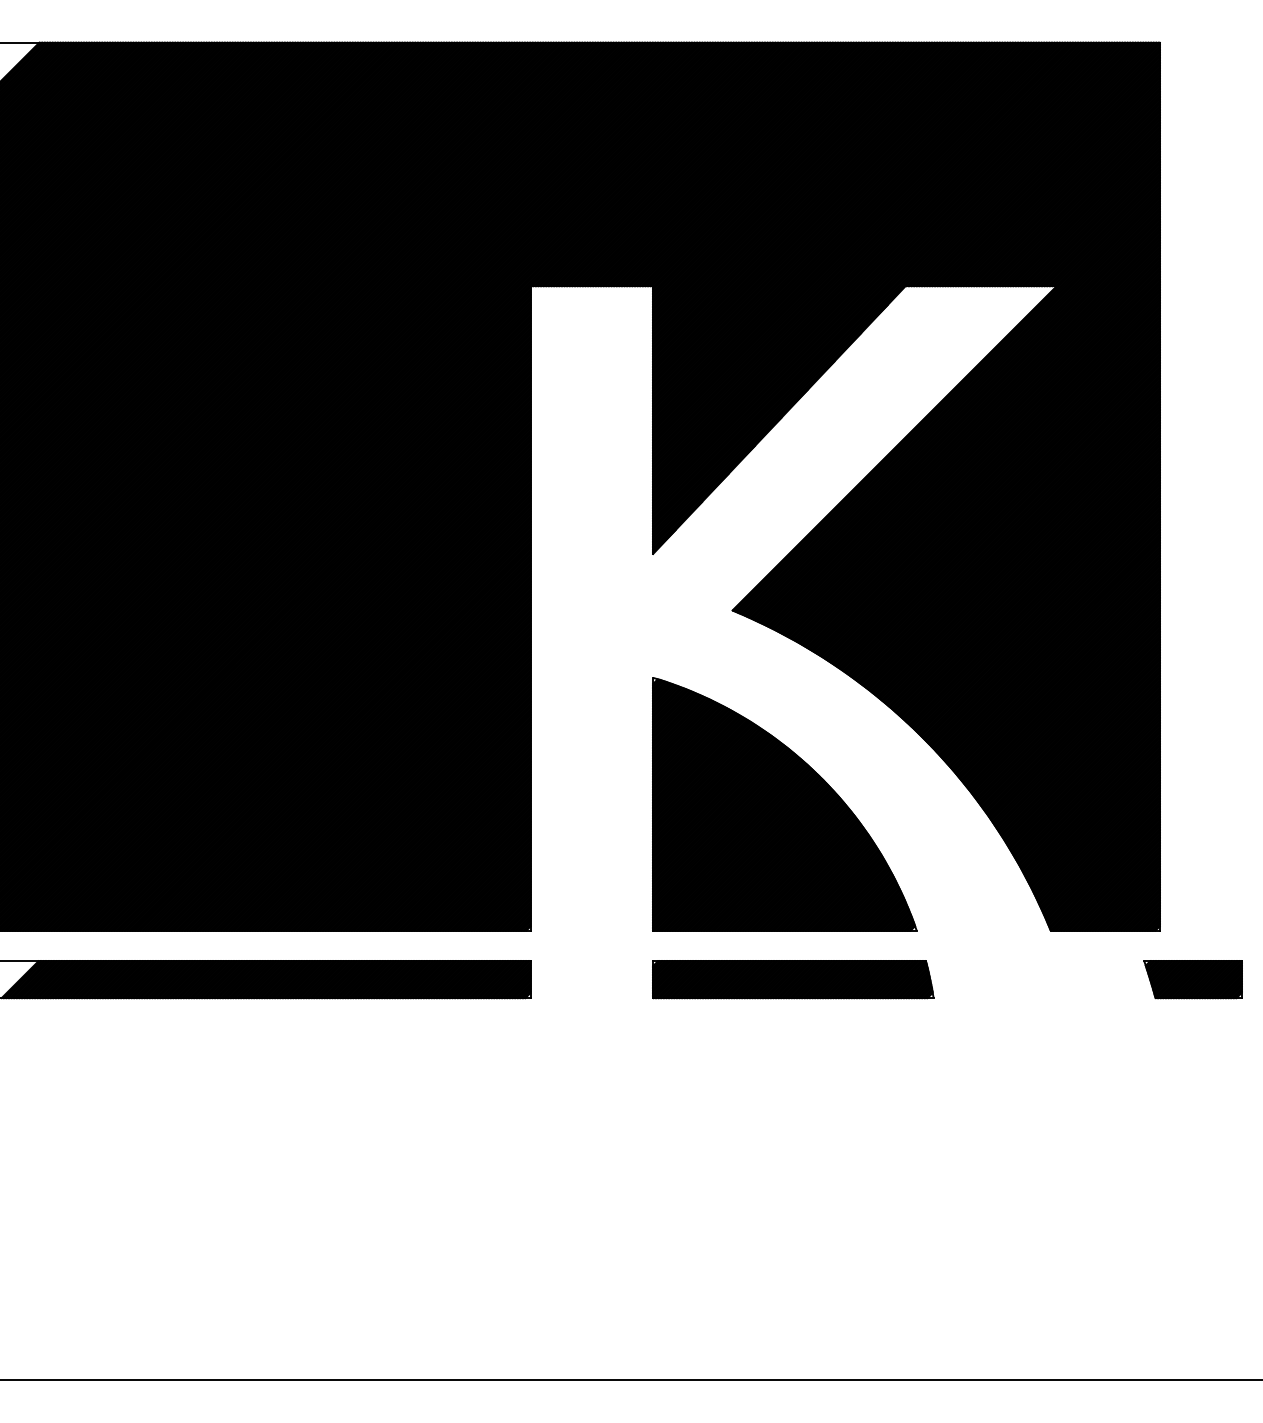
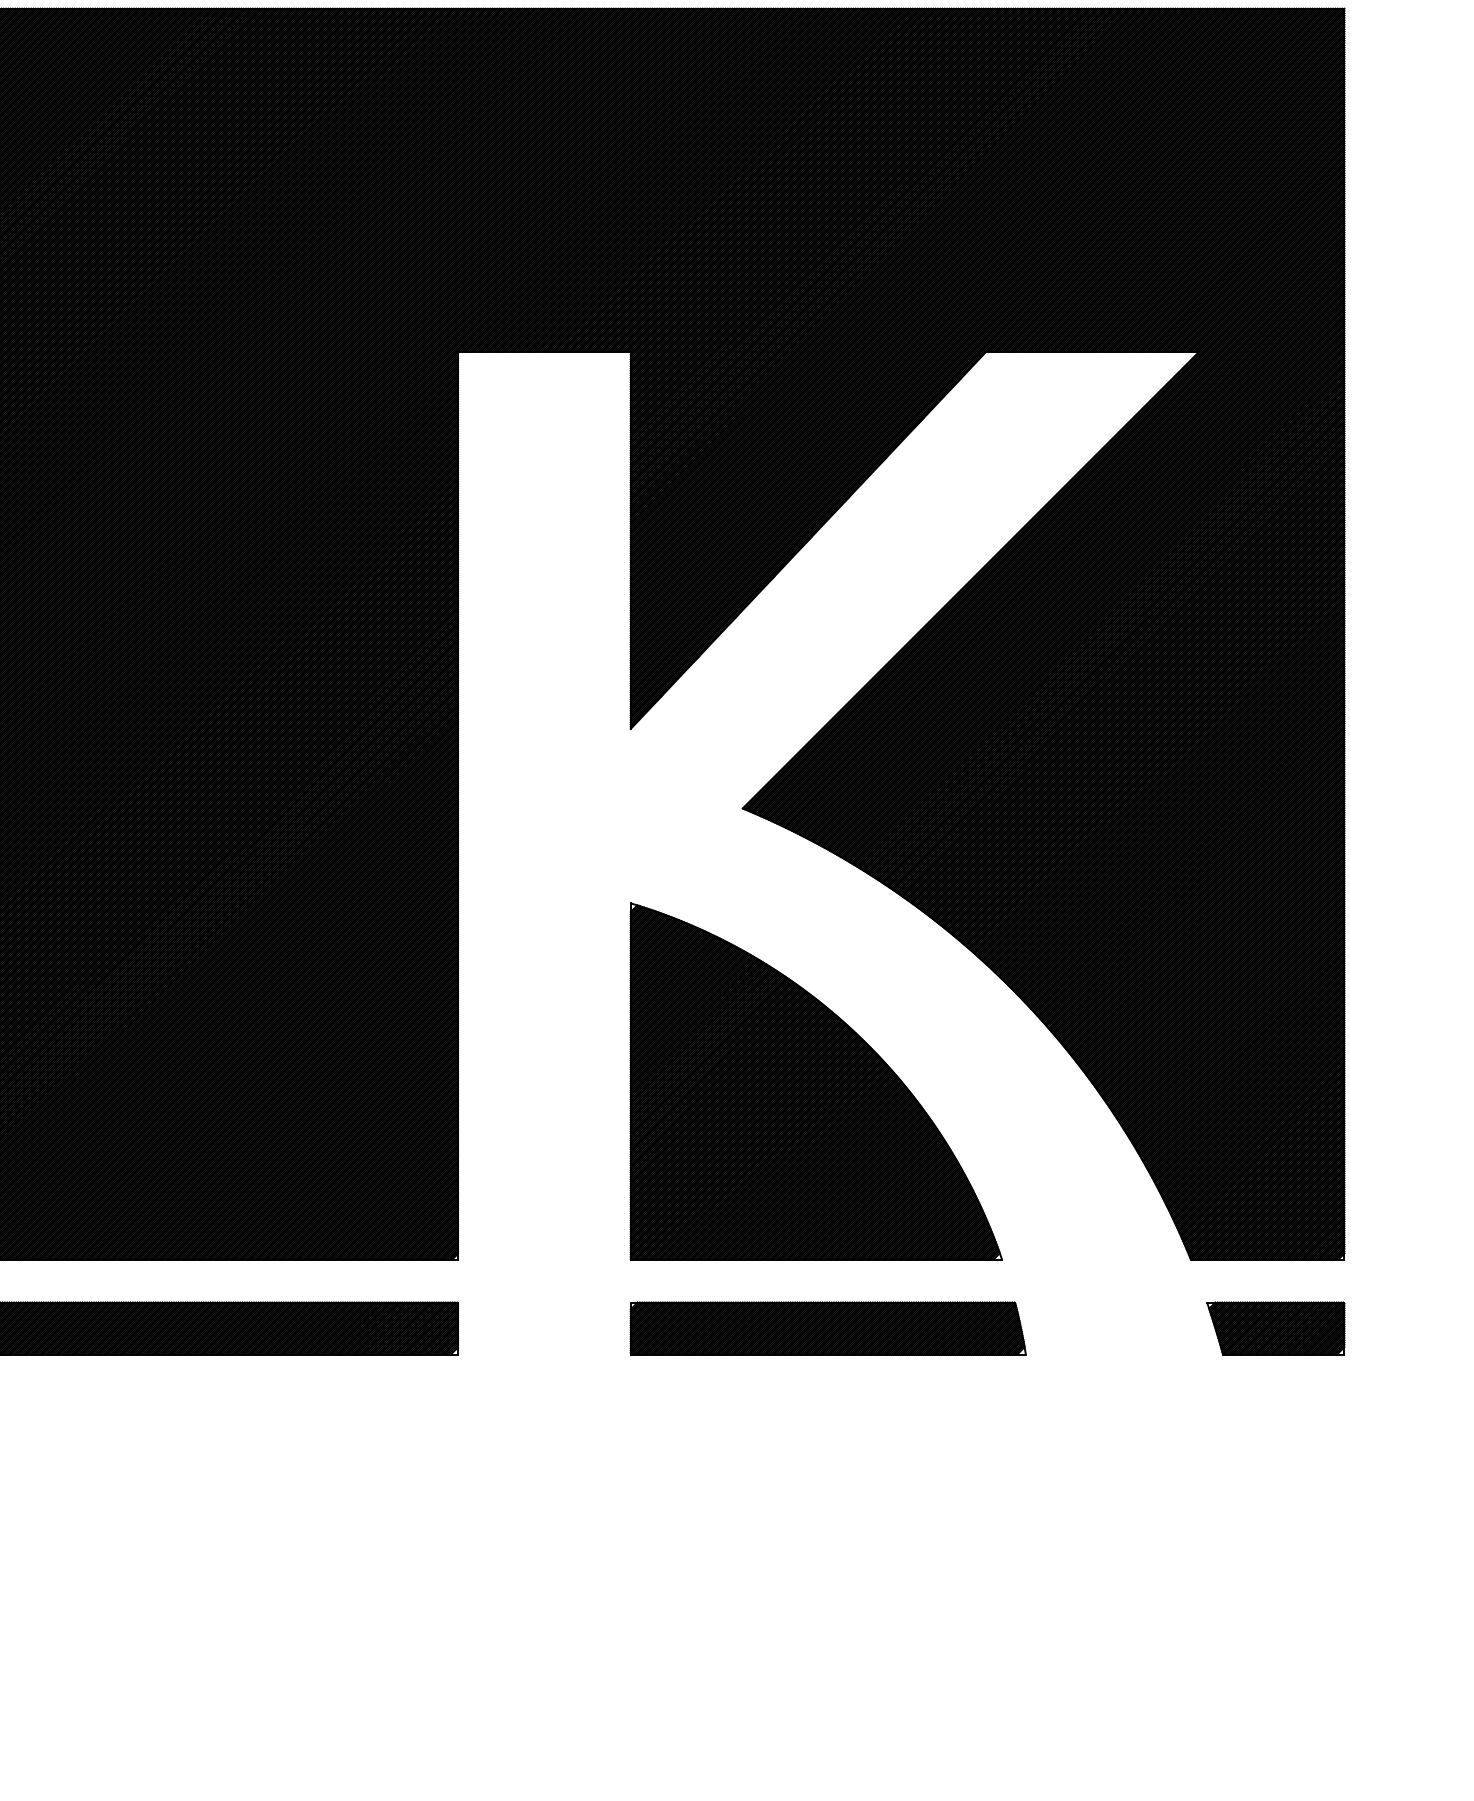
part: (1192, 979) -> (1275, 1328), moved

